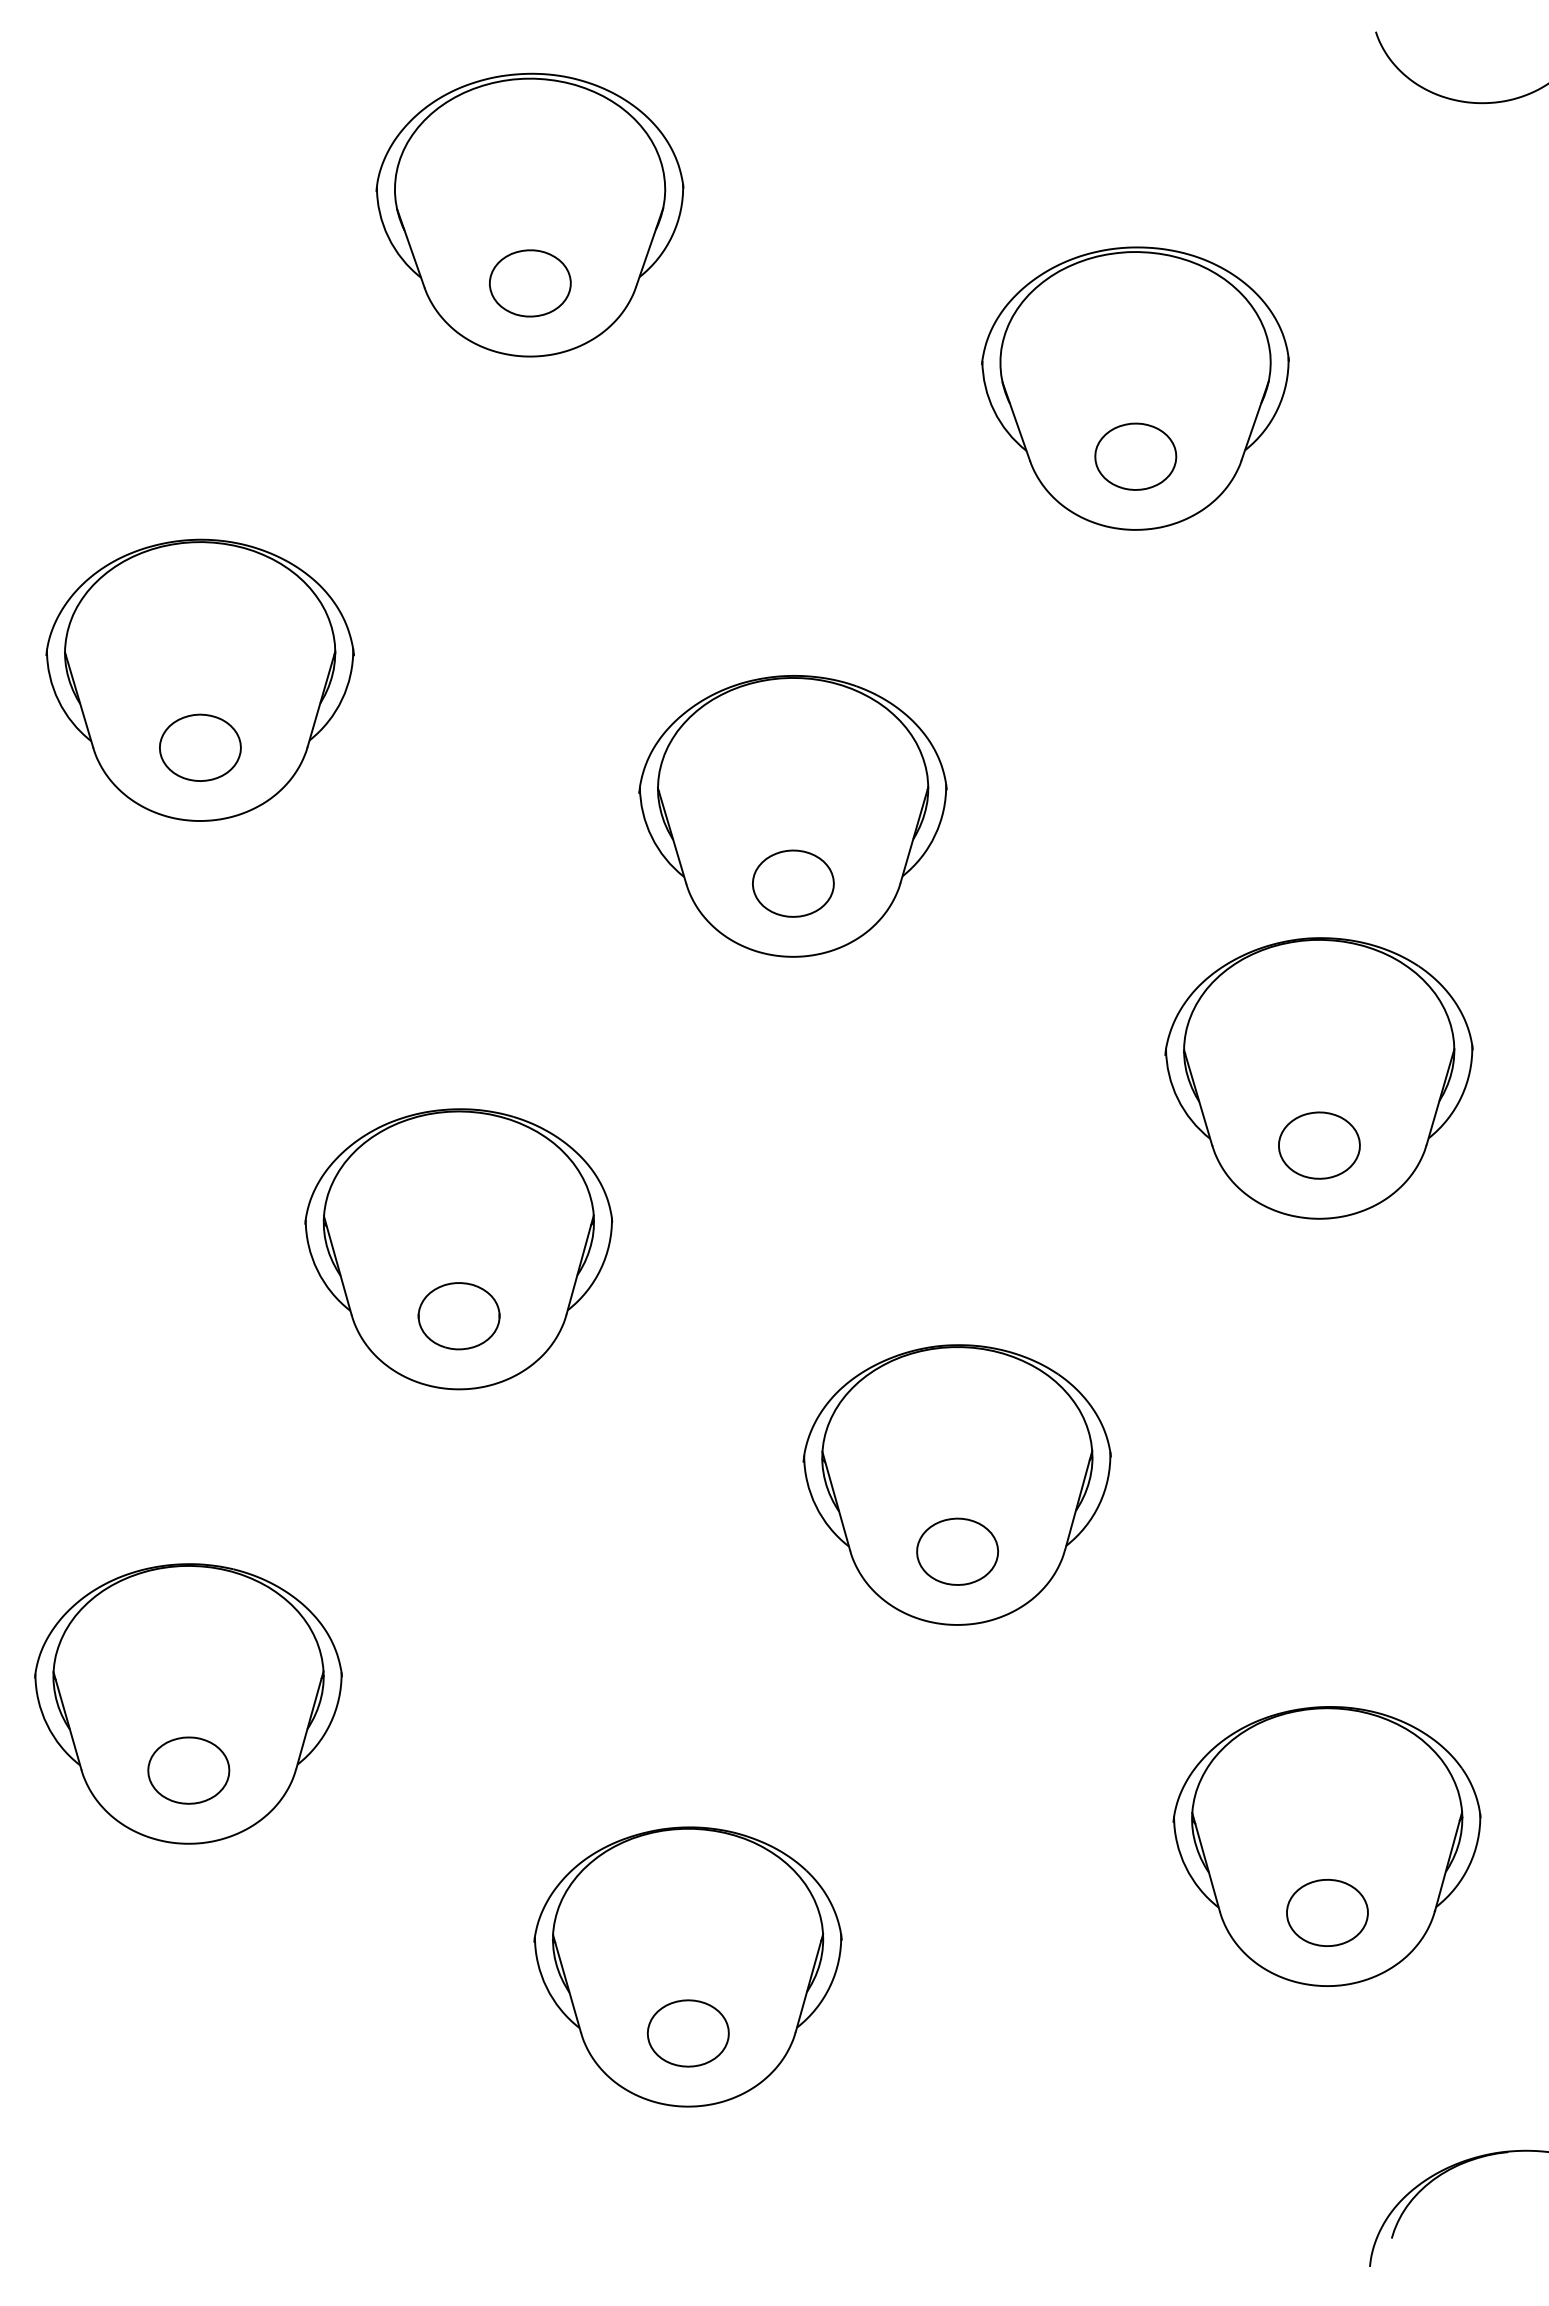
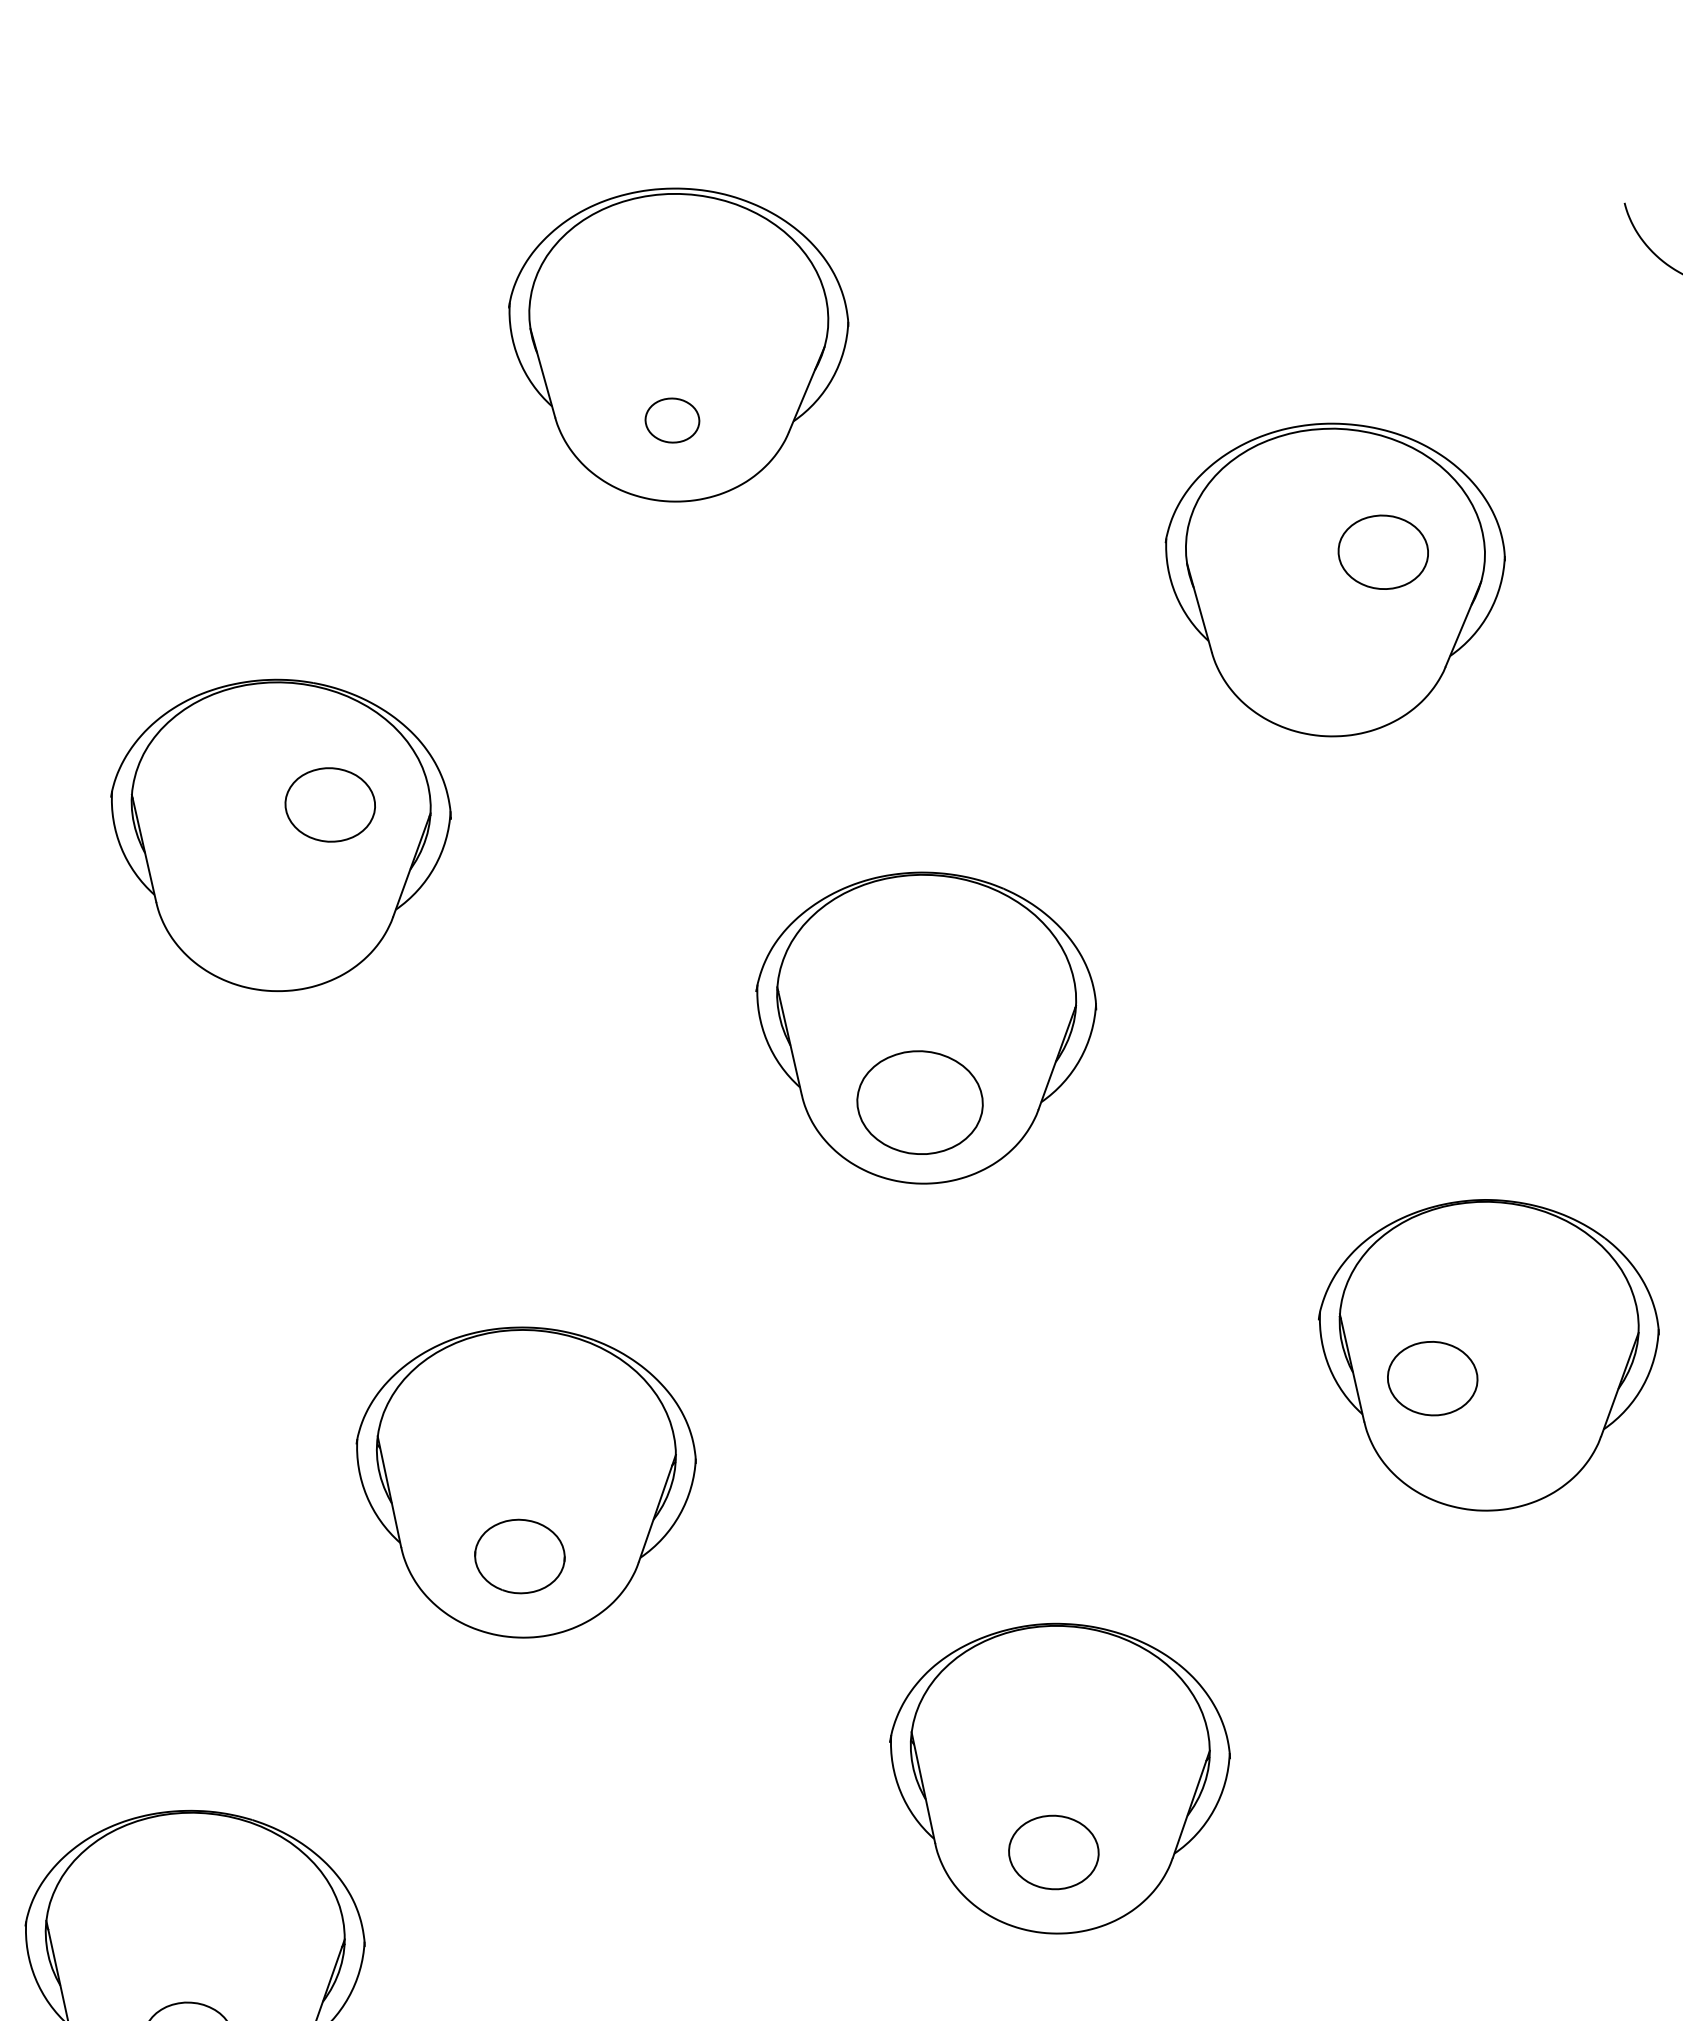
part: (530, 283) -> (672, 420), size x0.6
part: (1135, 456) -> (1383, 551), moved
part: (200, 747) -> (330, 804), moved
part: (793, 883) -> (920, 1102), size x1.4
part: (1319, 1145) -> (1432, 1378), moved

